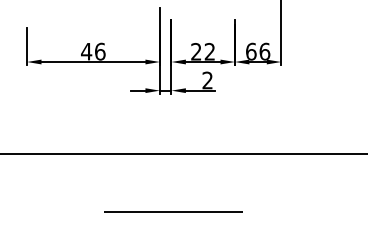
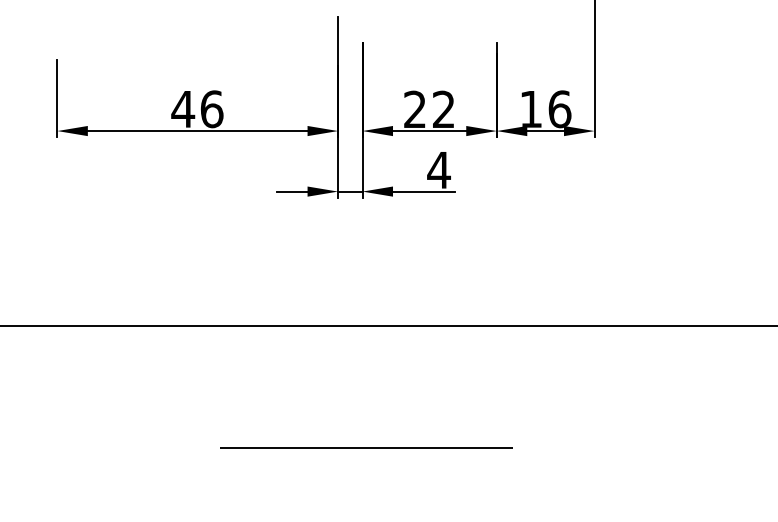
text: (251, 51) -> (531, 108), 66 -> 16
text: (207, 80) -> (438, 170), 2 -> 4

